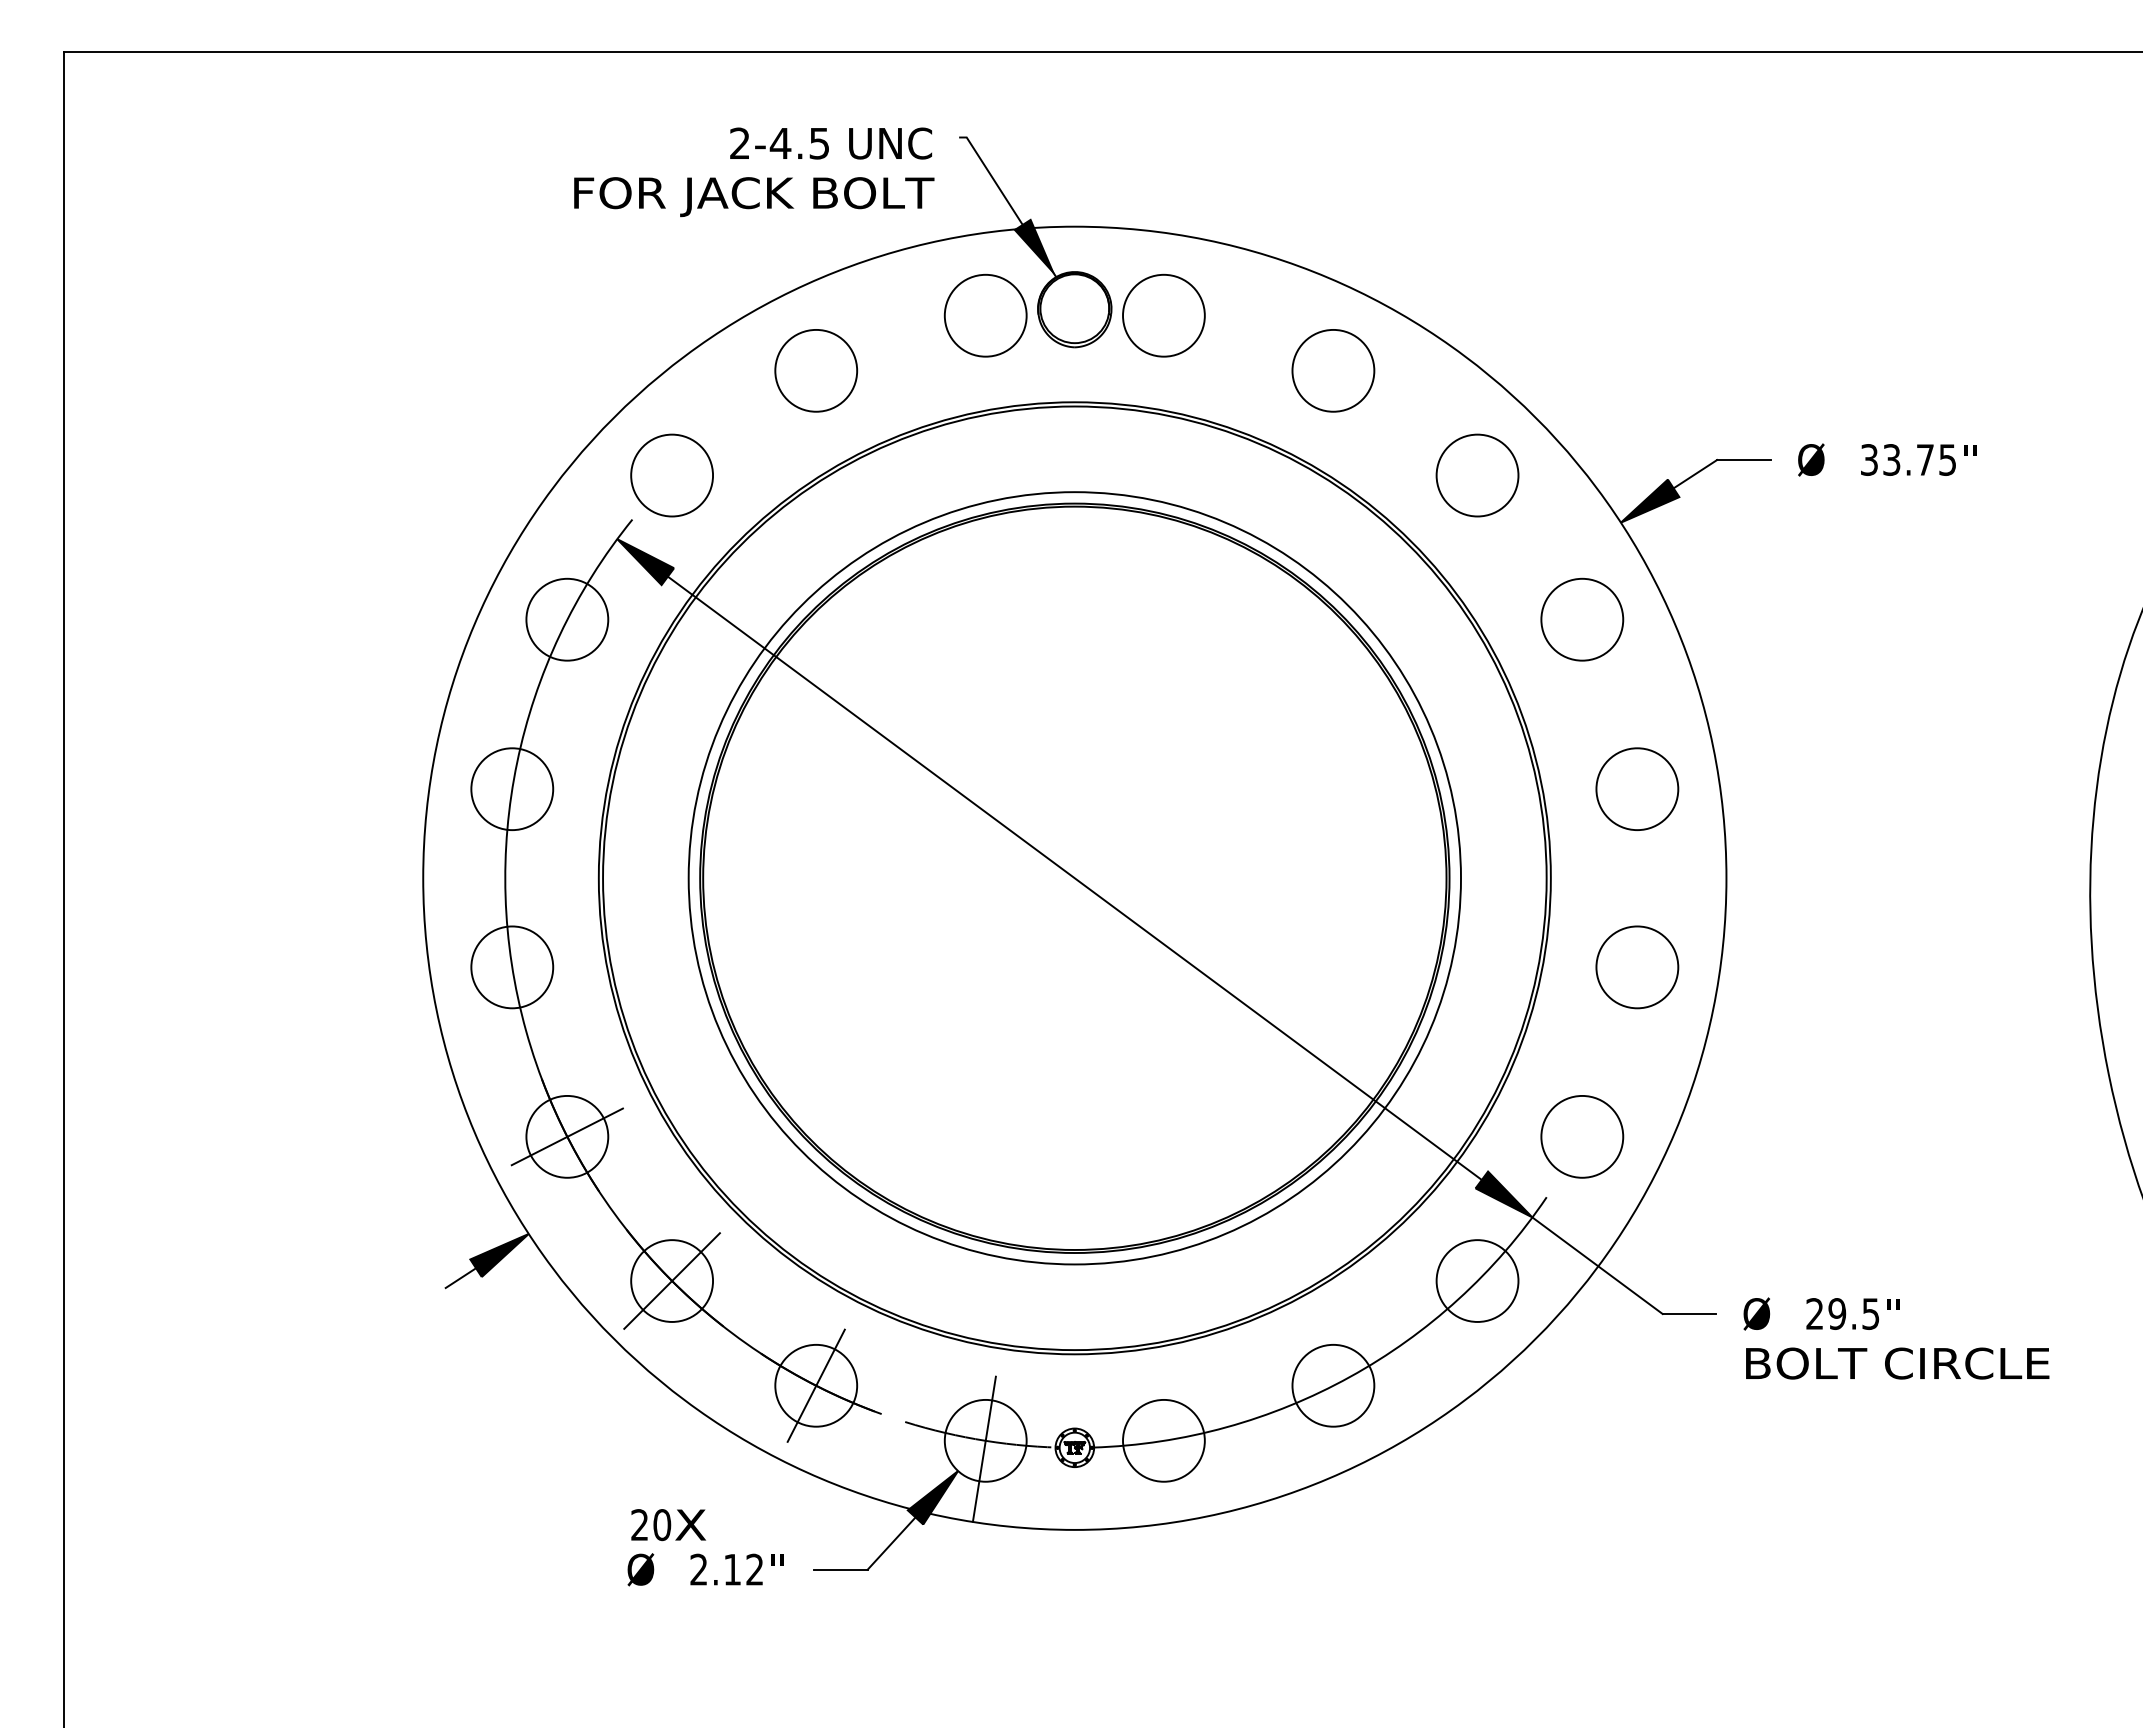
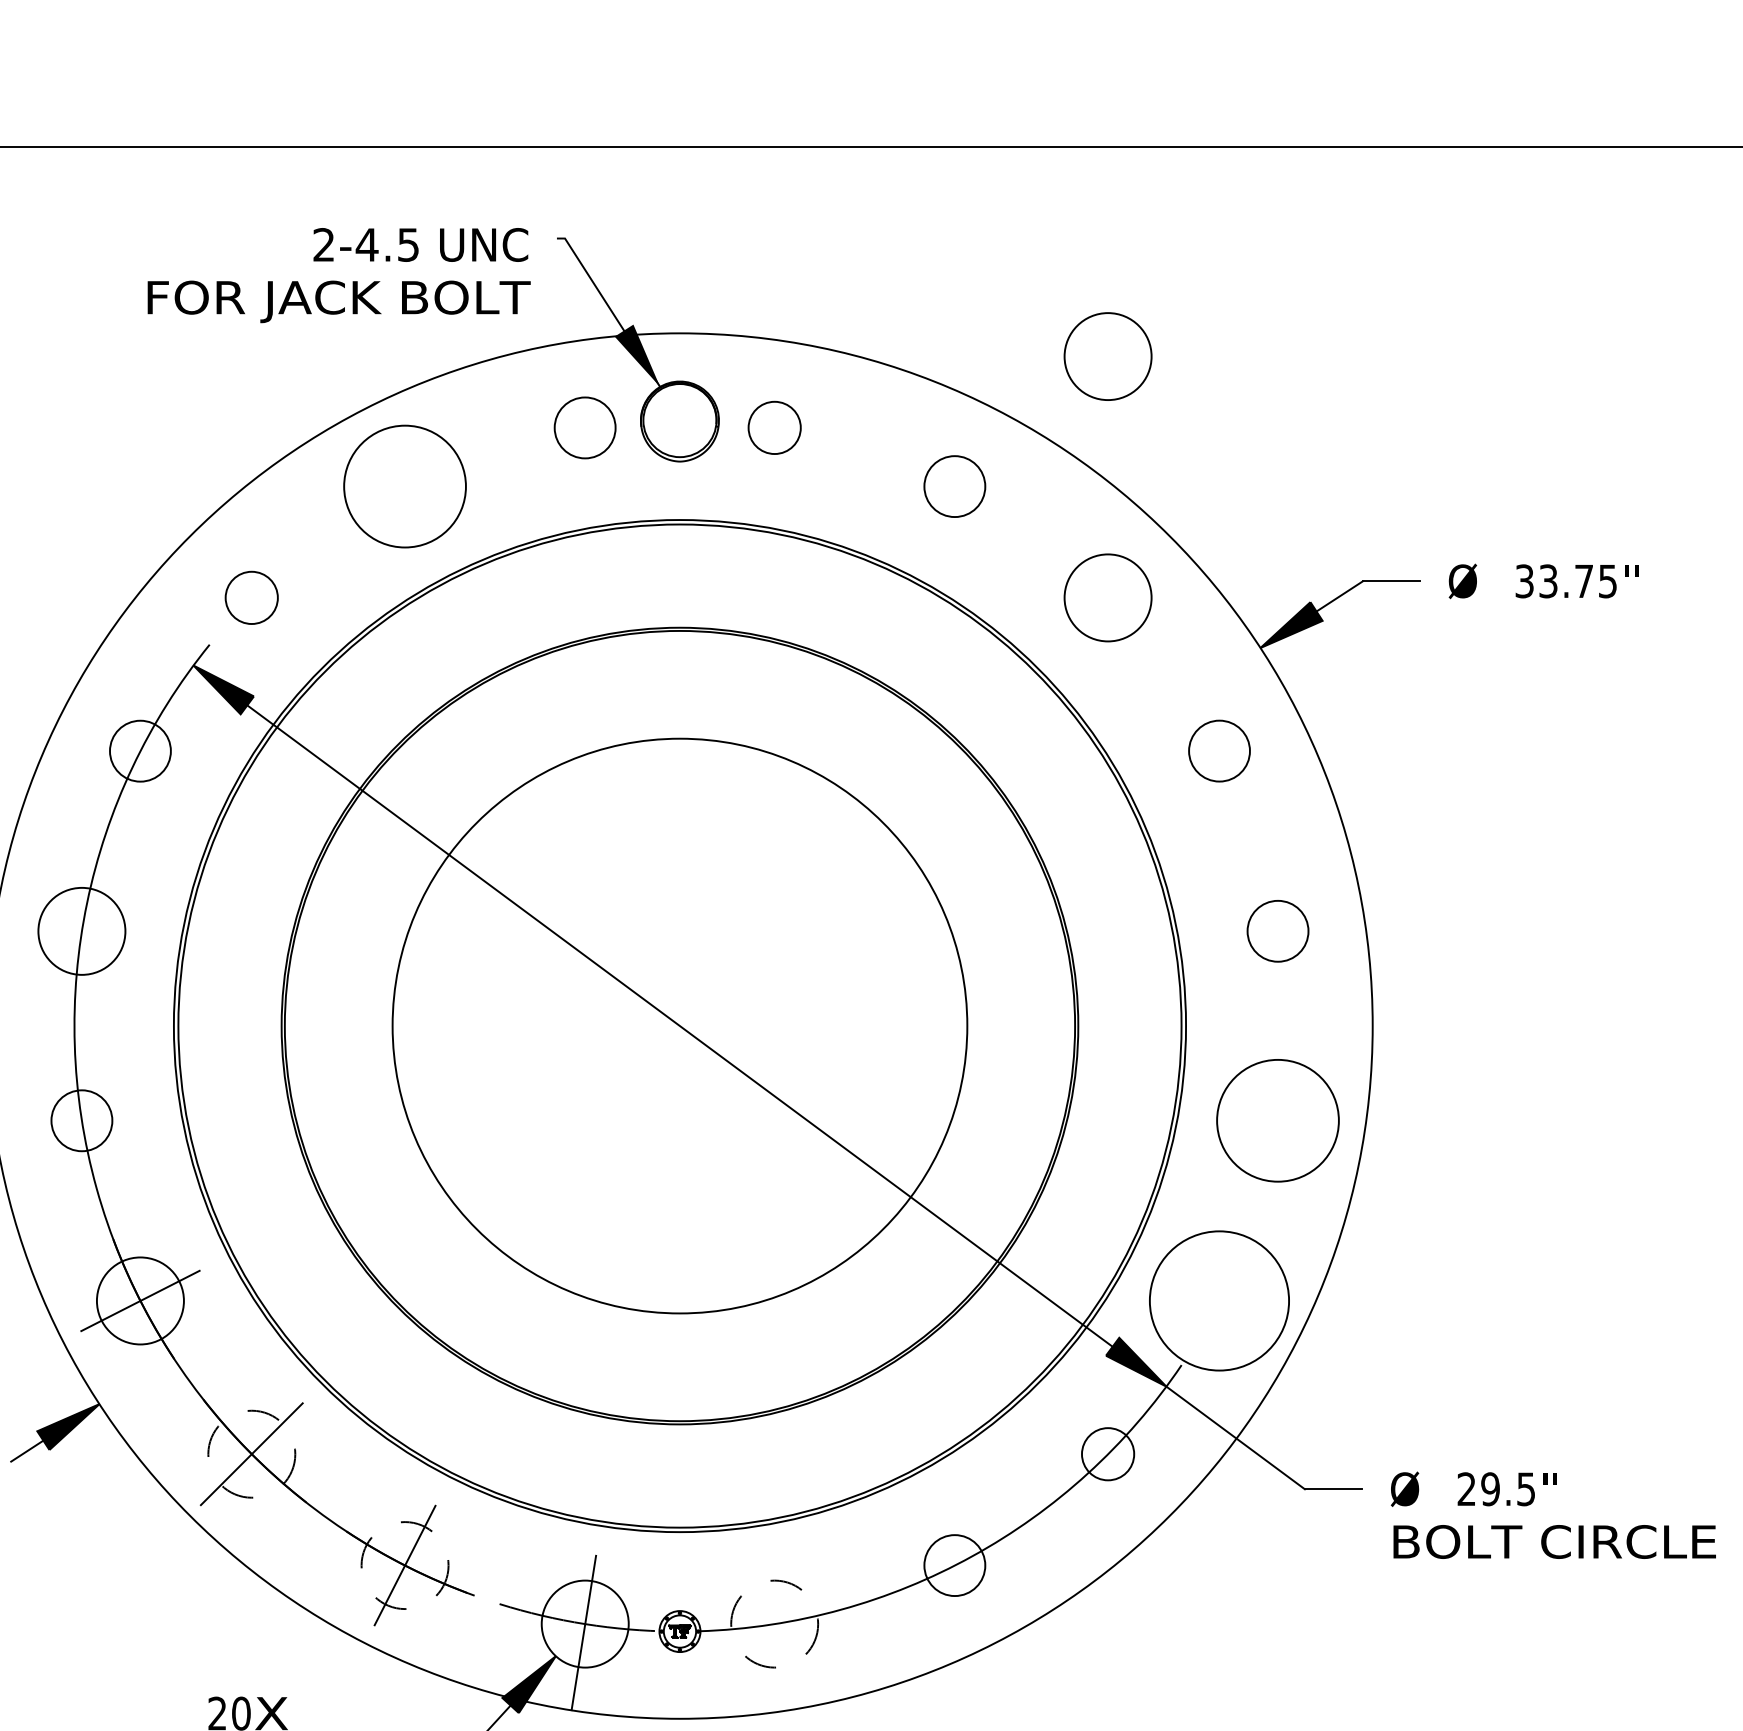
circle: (1477, 248) -> (1108, 356), added
circle: (985, 315) -> (584, 427), size x0.7
circle: (1163, 315) -> (774, 427), size x0.6
circle: (816, 370) -> (405, 486), size x1.4
circle: (1333, 370) -> (954, 486), size x0.7
circle: (671, 475) -> (251, 597), size x0.6
circle: (567, 619) -> (140, 750), size x0.7
circle: (1582, 619) -> (1219, 750), size x0.7
circle: (1637, 788) -> (1278, 930), size x0.7
circle: (1074, 878) -> (679, 1026), size x0.7
circle: (512, 967) -> (82, 1120), size x0.7
circle: (1637, 967) -> (1278, 1120), size x1.4
circle: (1582, 1136) -> (1219, 1300), size x1.6
circle: (672, 1280) -> (252, 1453), solid -> dashed
circle: (1477, 1280) -> (1108, 1453), size x0.6
circle: (816, 1385) -> (405, 1565), solid -> dashed
circle: (1333, 1385) -> (954, 1565), size x0.7
circle: (1163, 1440) -> (774, 1623), solid -> dashed

